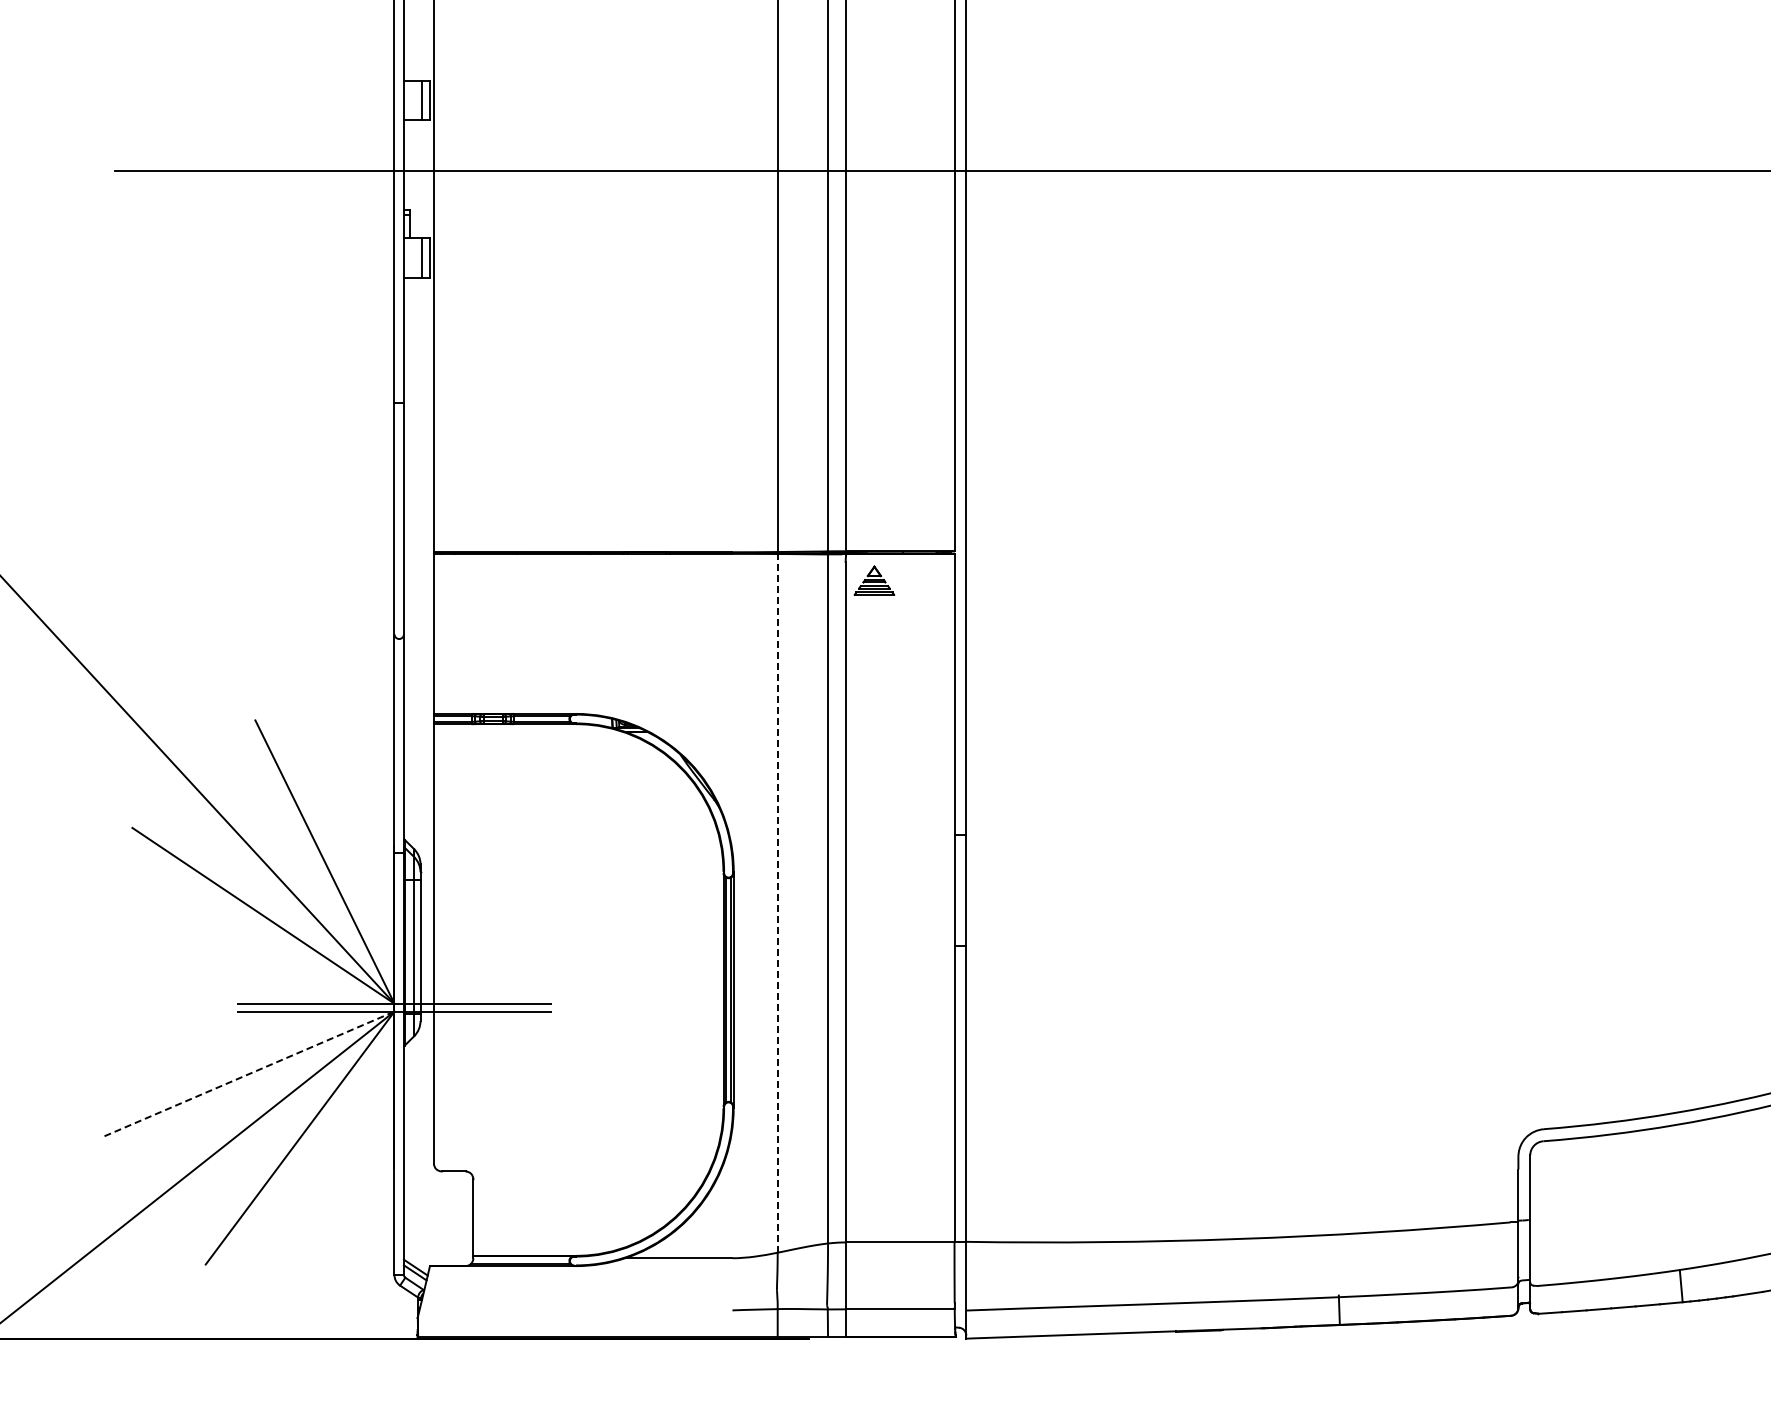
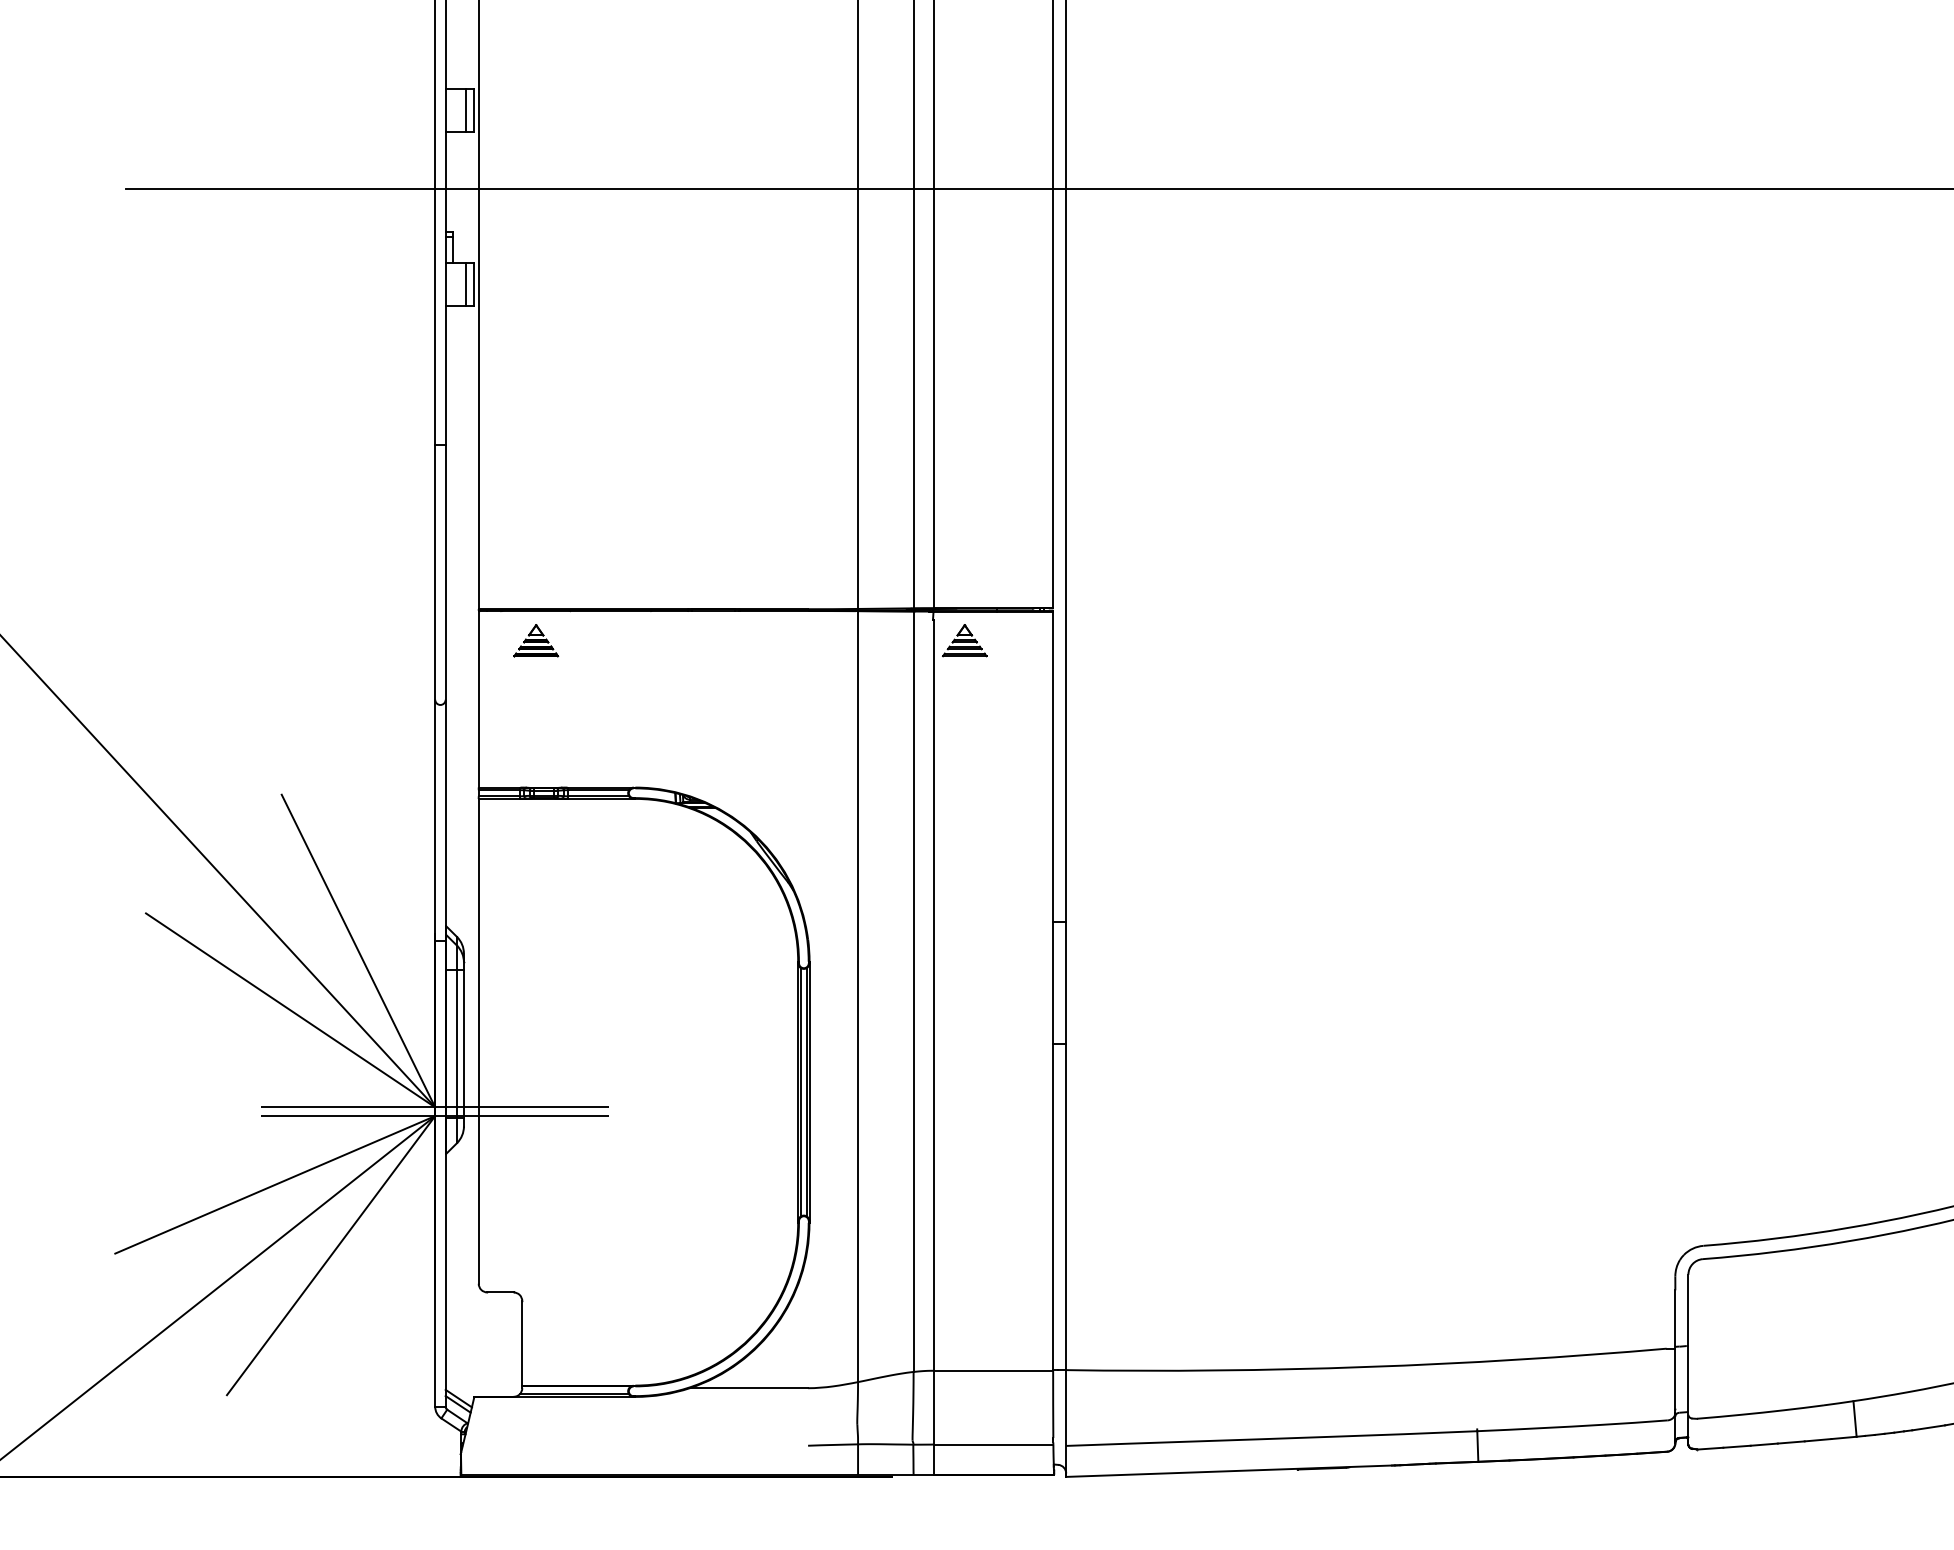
part: (485, 580) -> (535, 640), added
line: (777, 902) -> (857, 995), dashed -> solid
line: (249, 1073) -> (275, 1184), dashed -> solid

